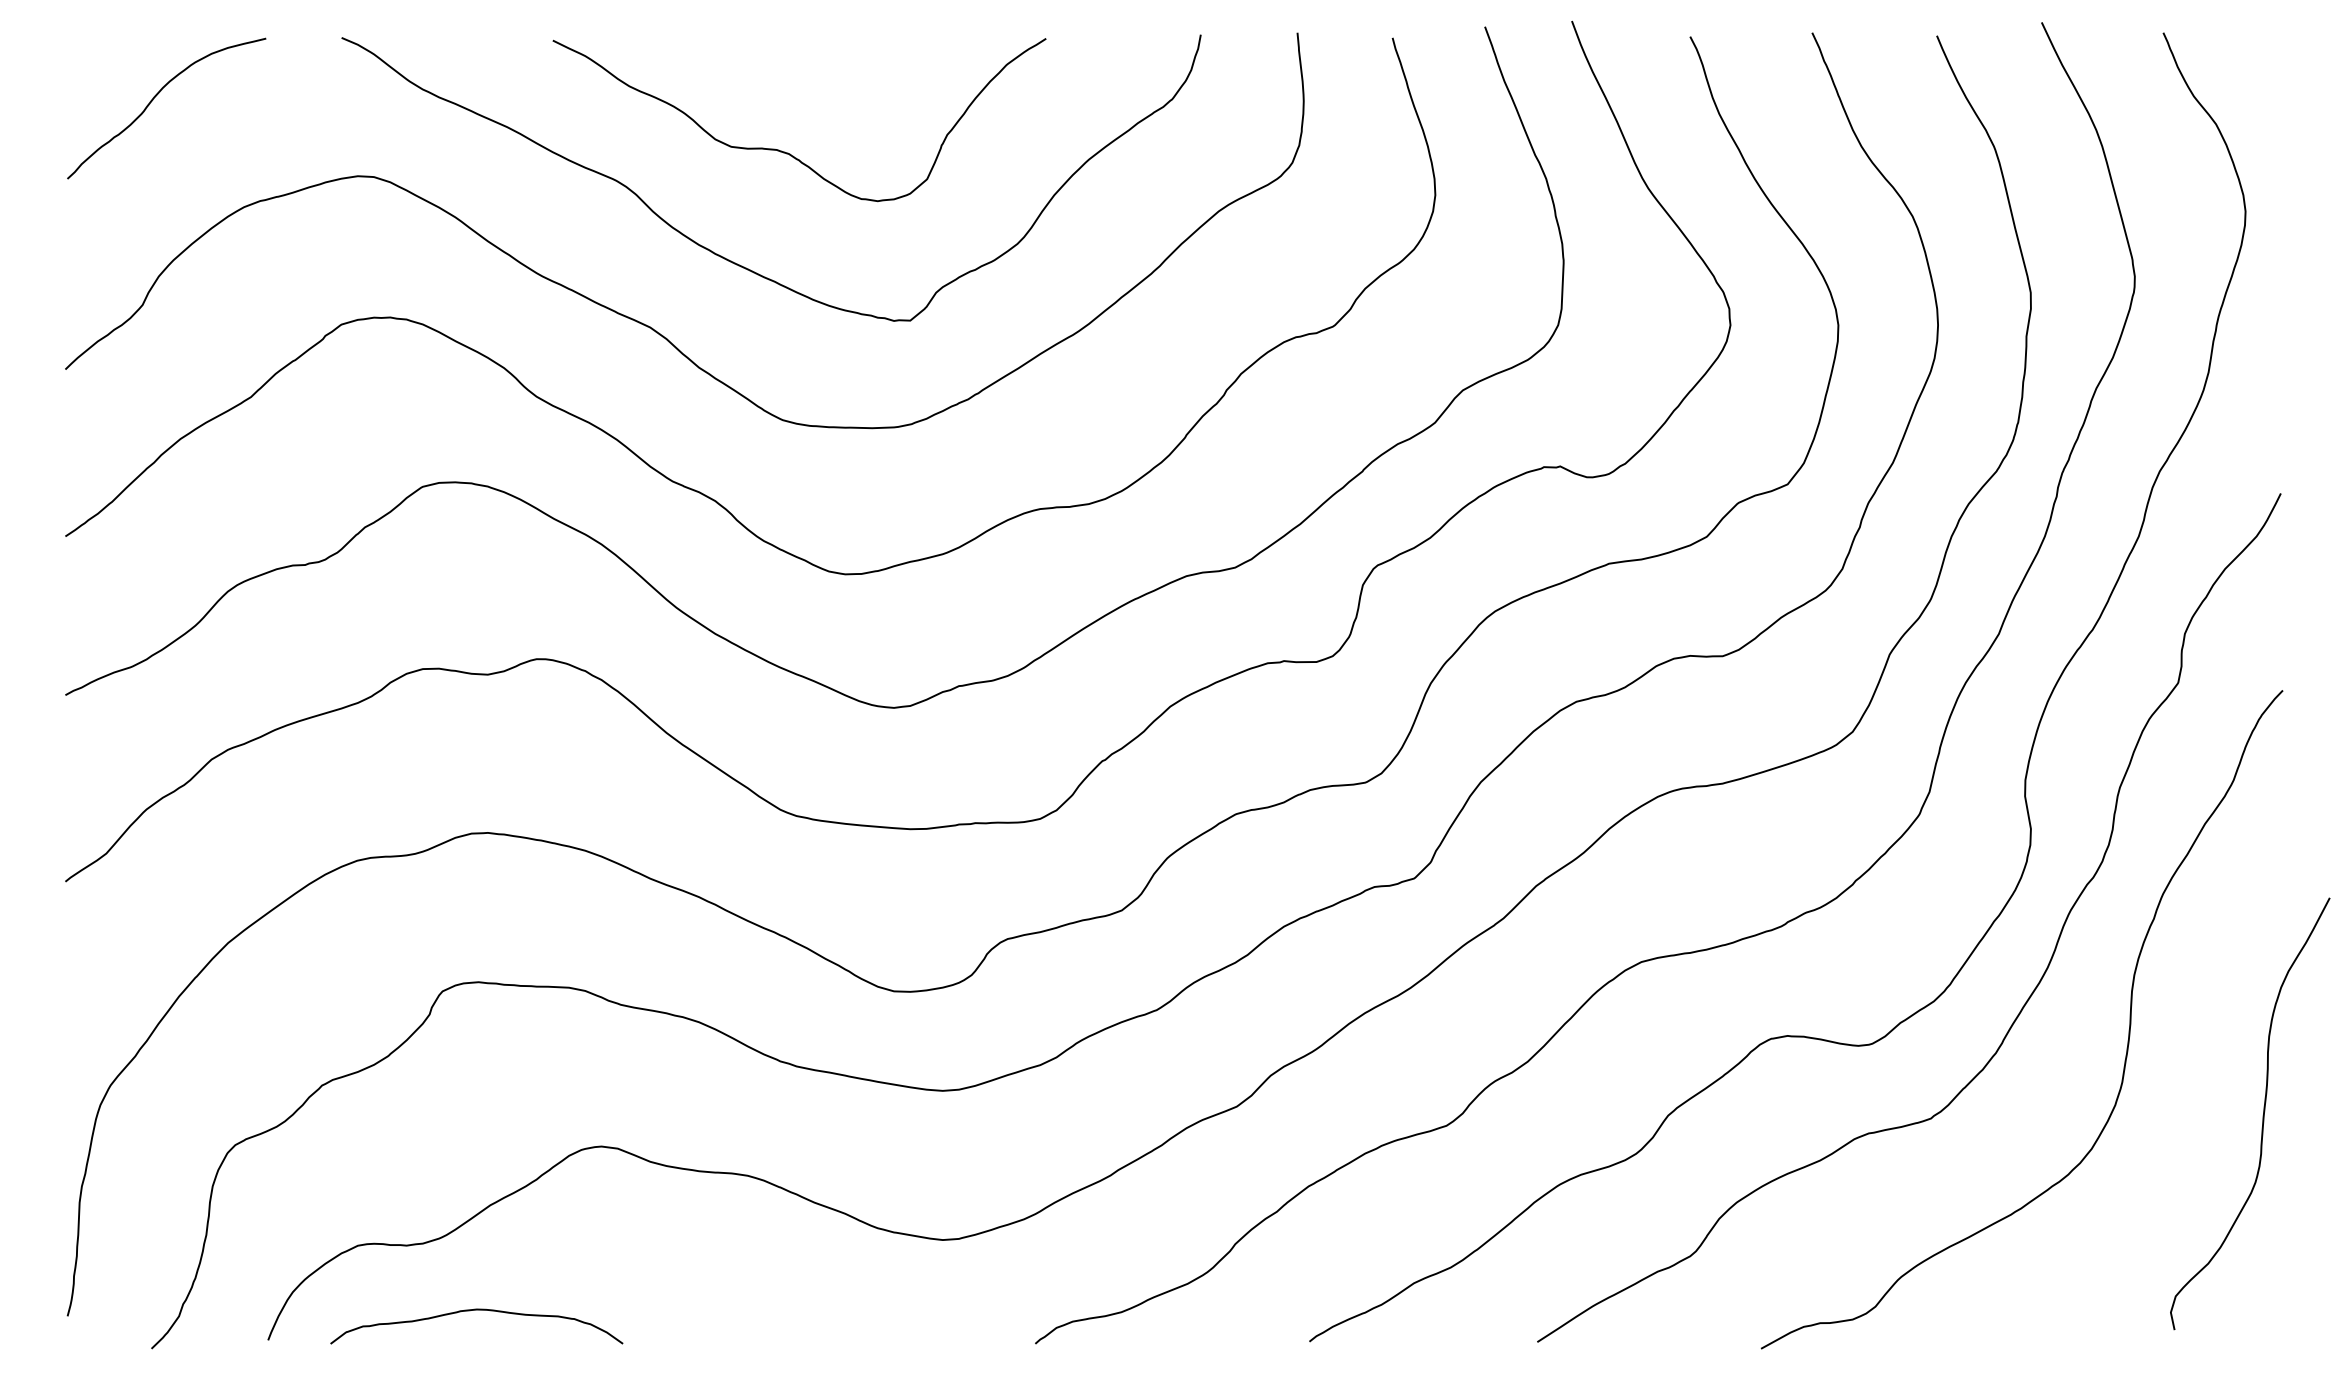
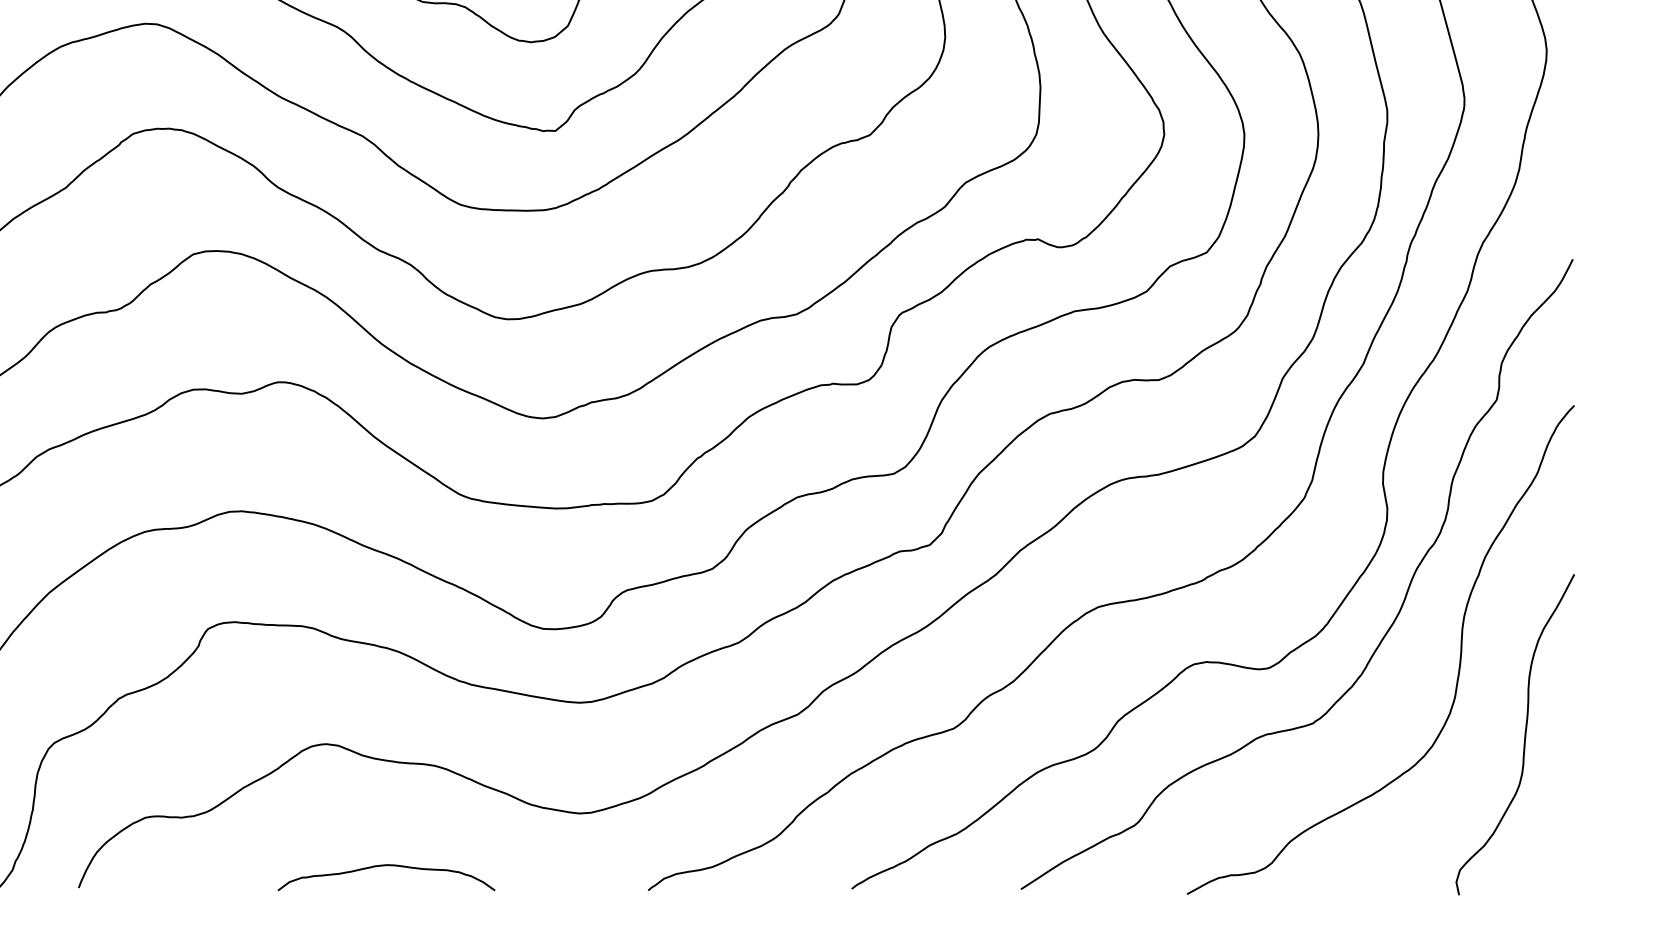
curve: (2262, 1115) -> (1524, 735), moved
curve: (476, 1310) -> (386, 865), moved

